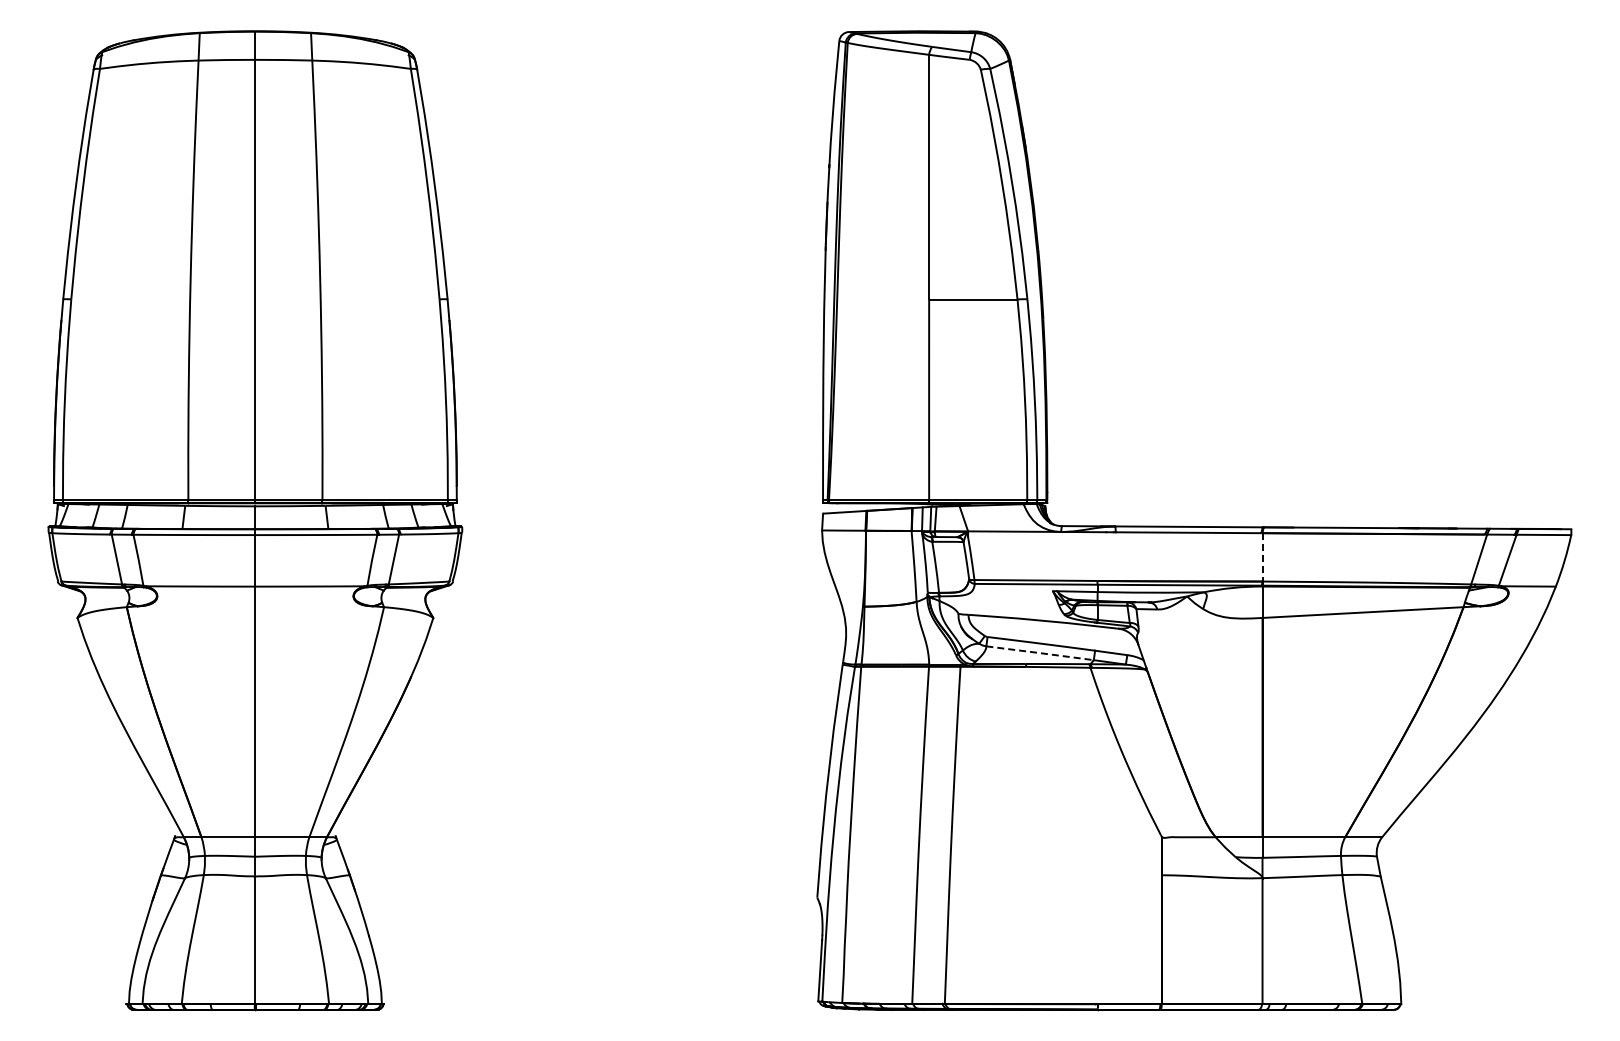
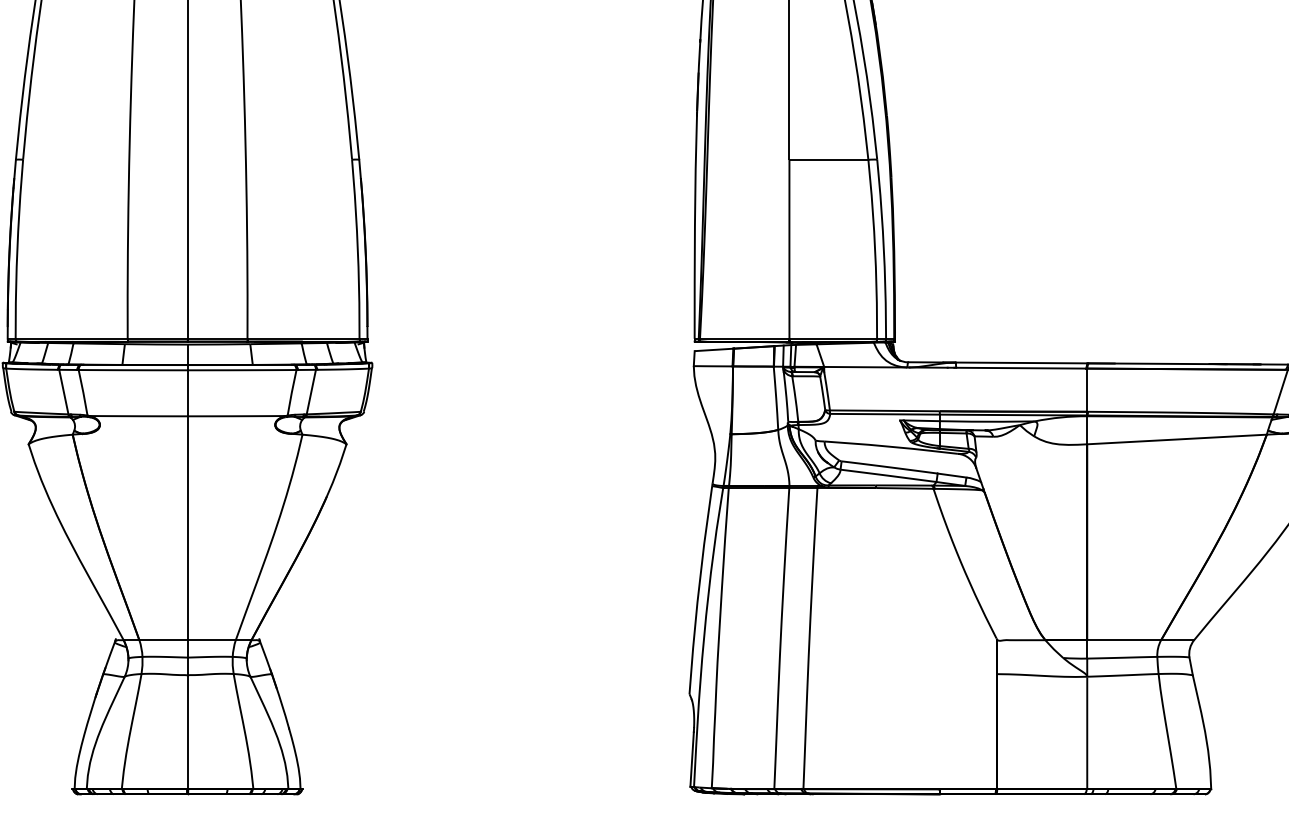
line: (1262, 557) -> (1087, 390), dashed -> solid
line: (1040, 653) -> (888, 476), dashed -> solid

